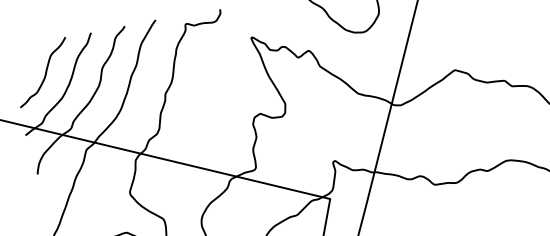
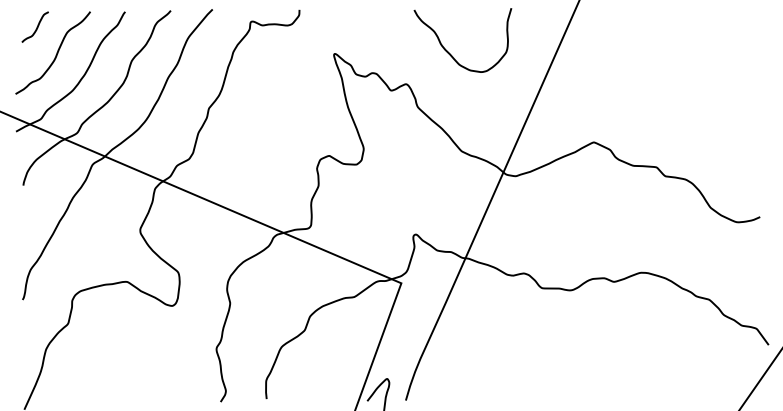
curve: (27, 55) -> (36, 27), added

